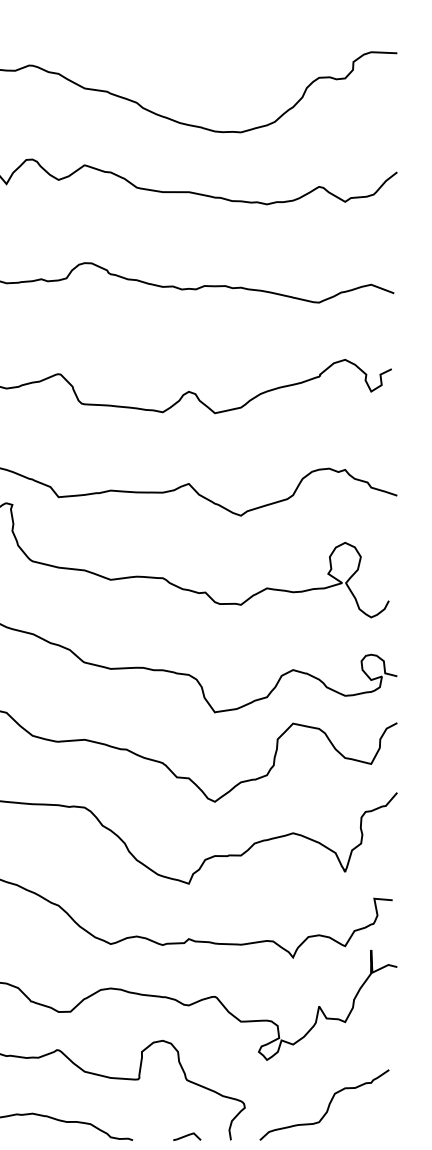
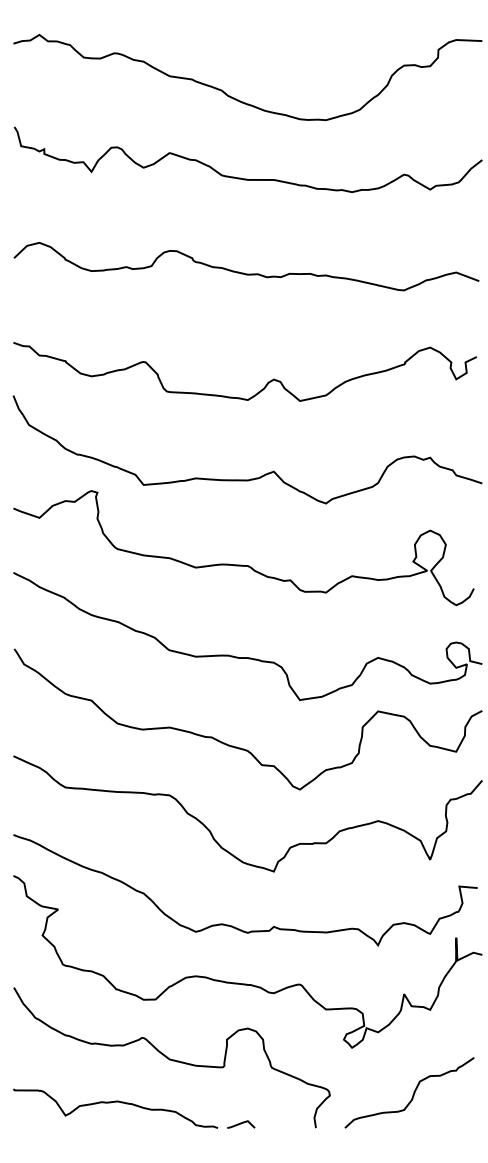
line: (187, 1136) -> (241, 1124), moved

